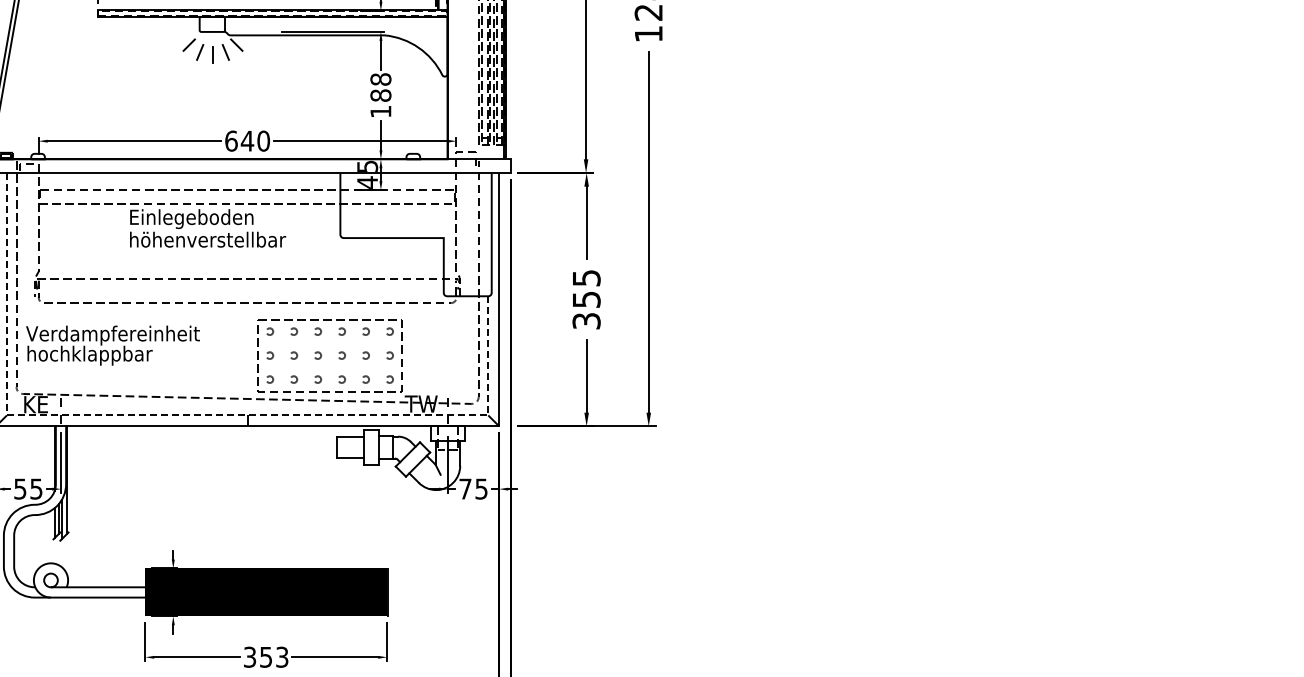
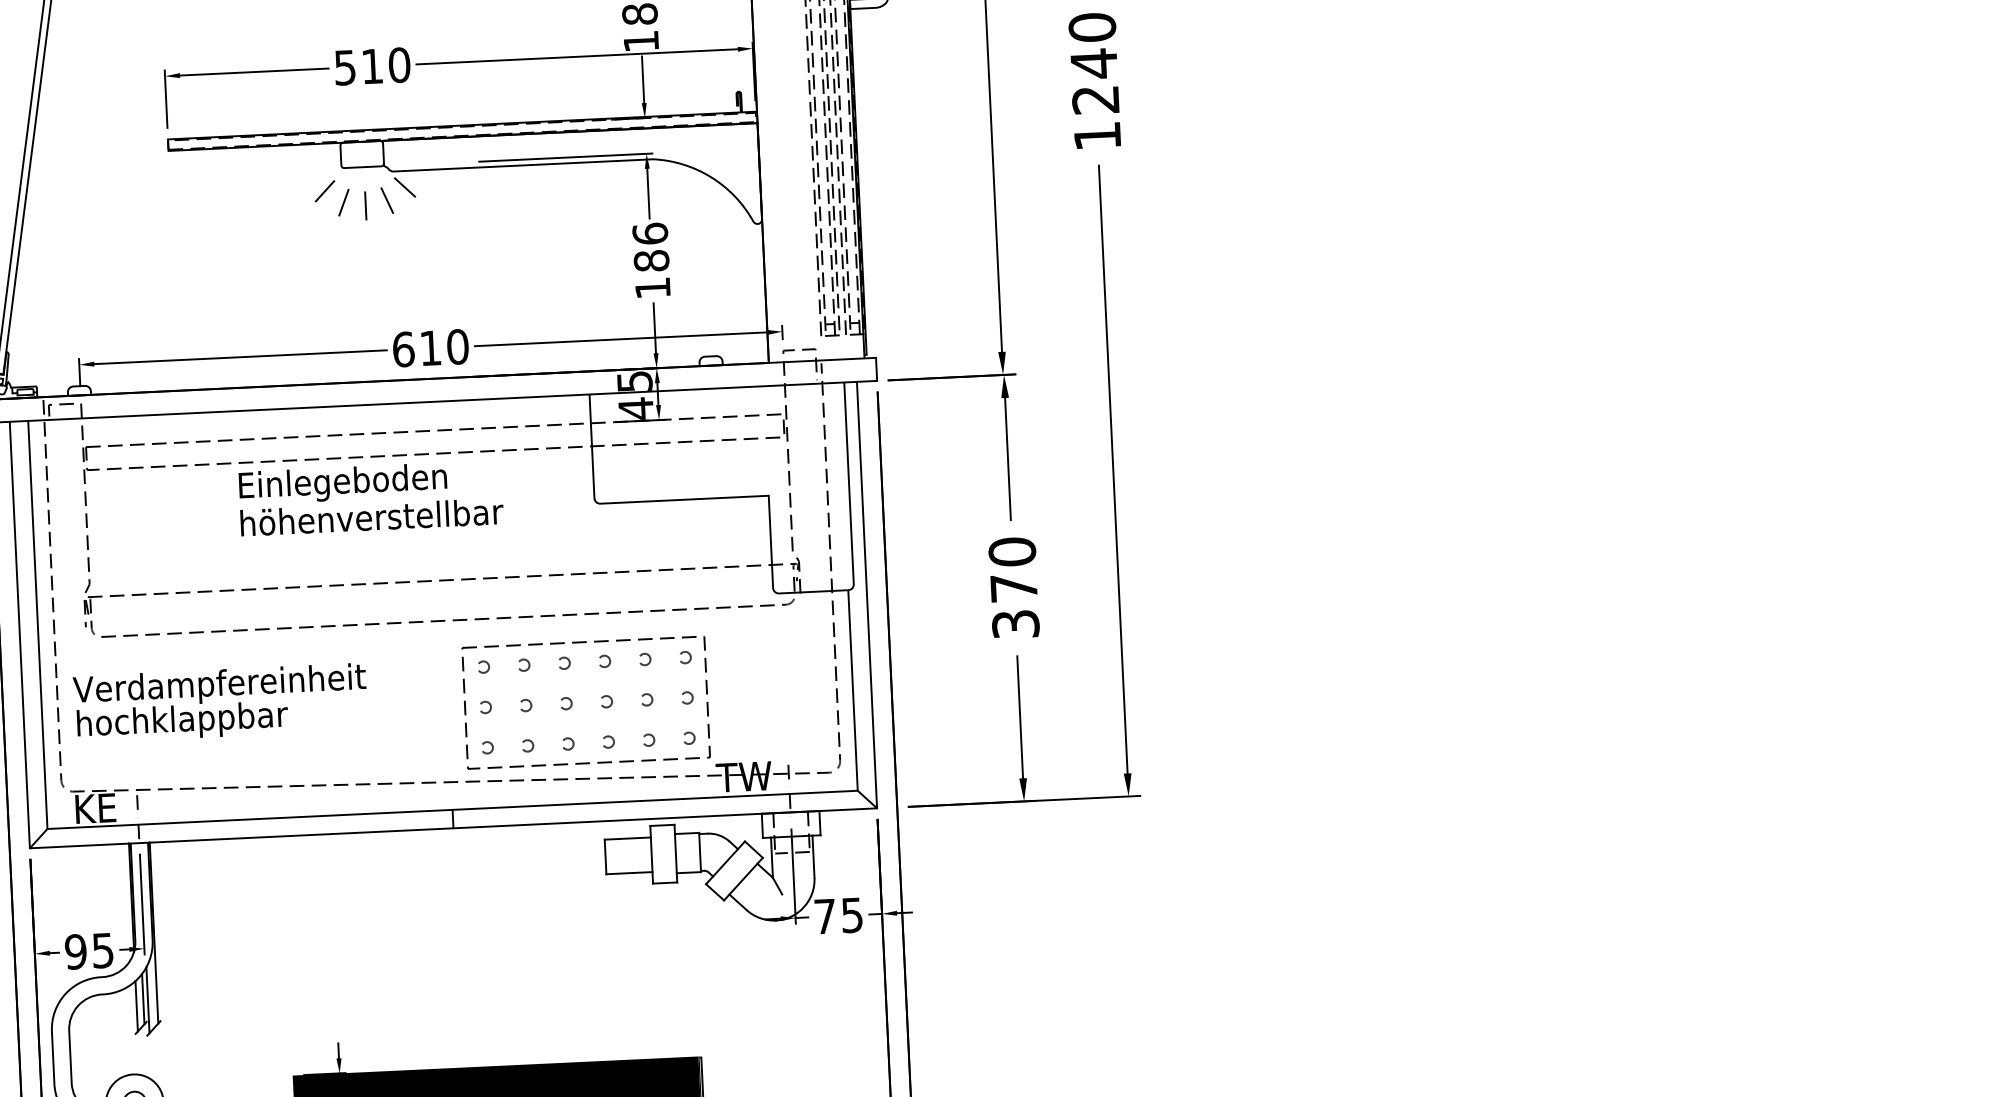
text: (380, 79) -> (649, 233), 188 -> 186
text: (247, 141) -> (430, 348), 640 -> 610
text: (586, 288) -> (1012, 569), 355 -> 370
line: (186, 415) -> (349, 814), dashed -> solid
text: (20, 488) -> (76, 950), 55 -> 95

